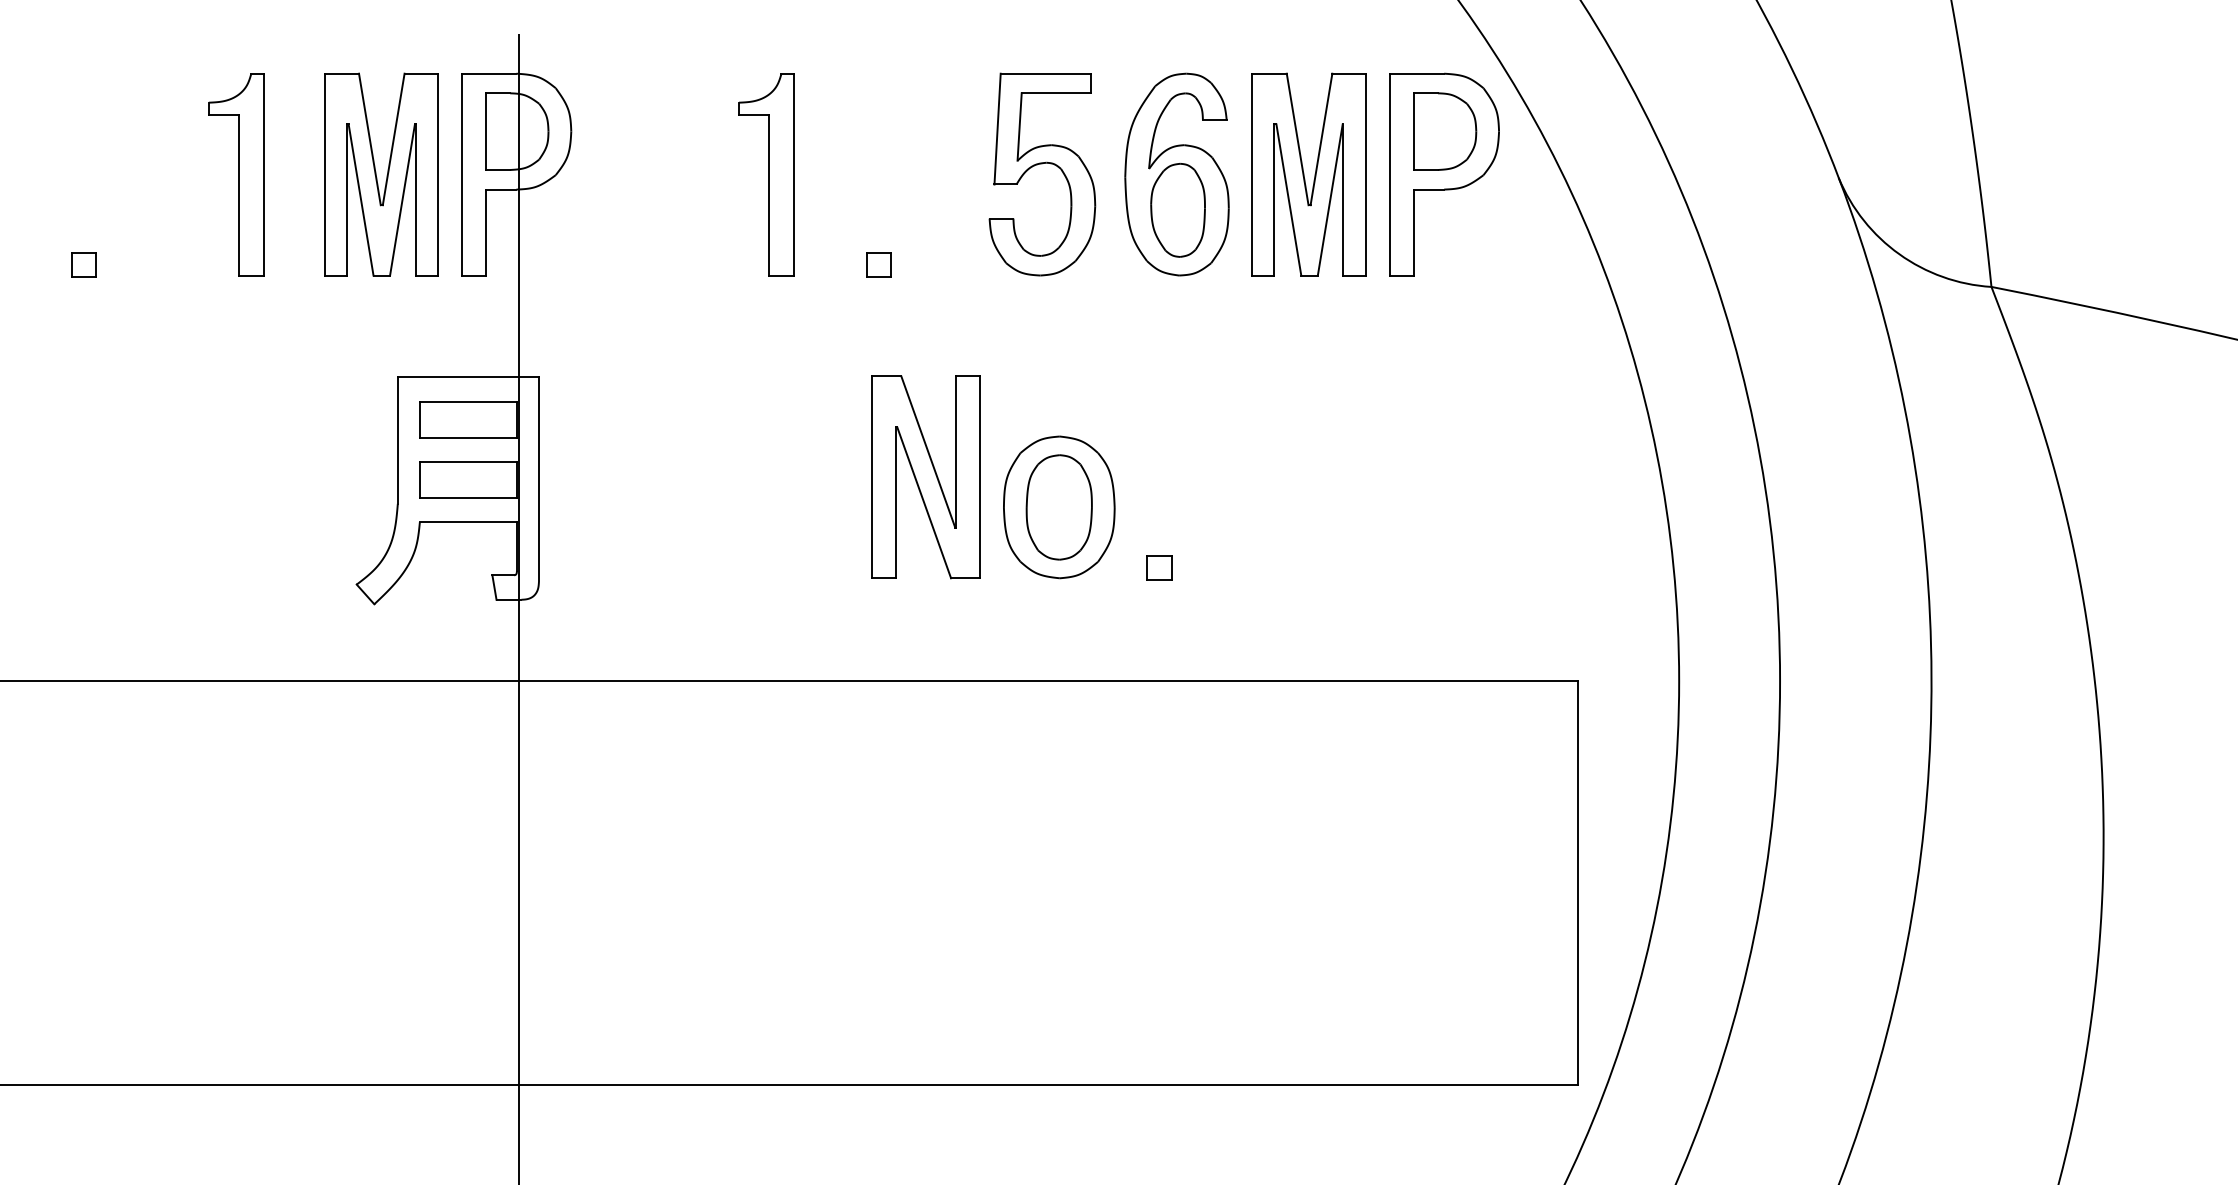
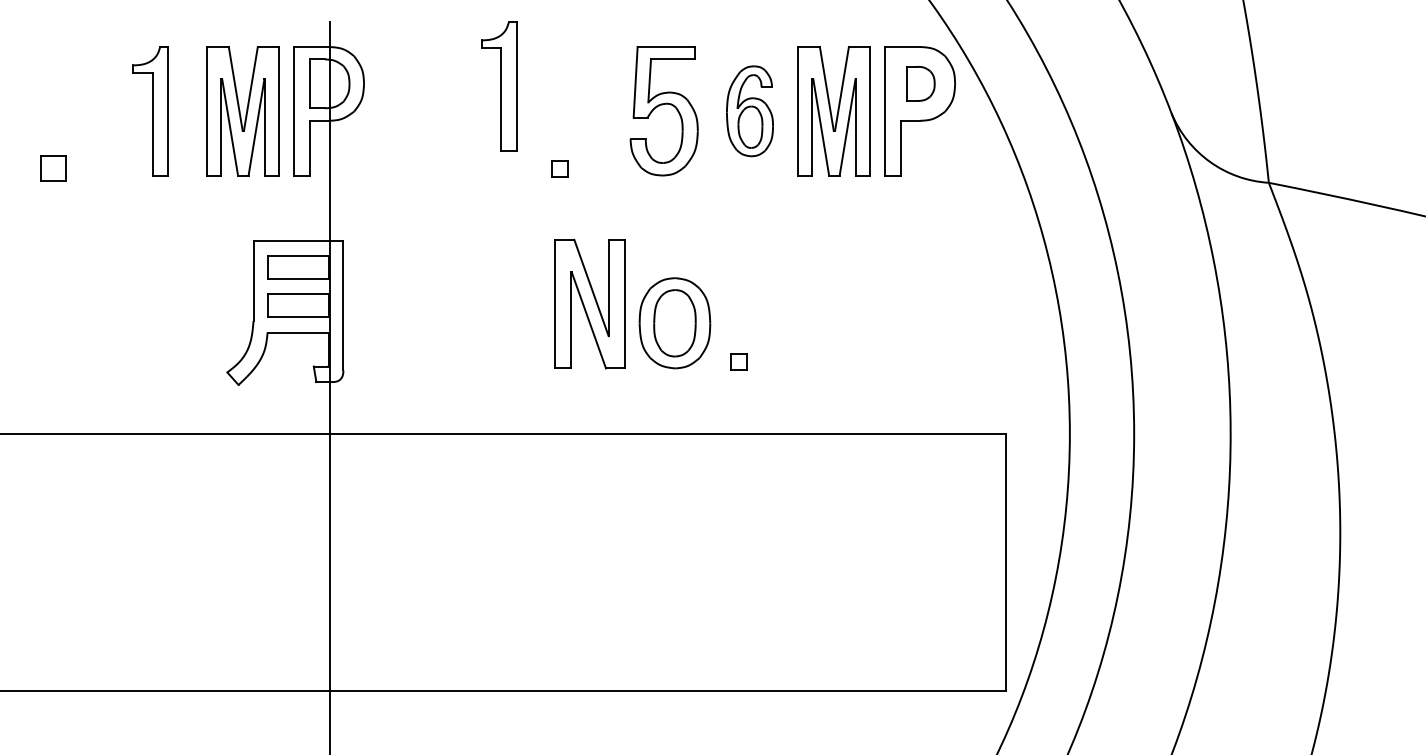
part: (1444, 131) -> (920, 83), size x0.7
part: (766, 174) -> (499, 86), moved
part: (1176, 174) -> (749, 111), size x0.7
part: (83, 264) -> (53, 168), size x1.6

